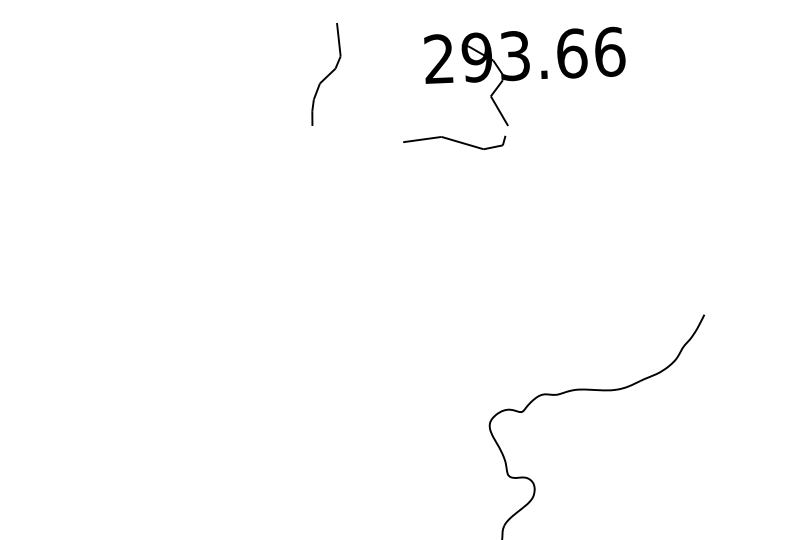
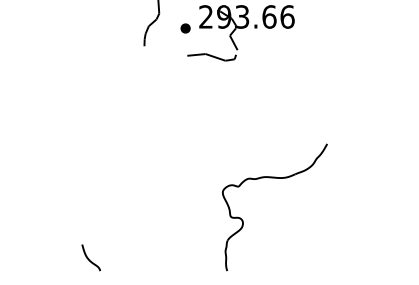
part: (396, 85) -> (185, 28), added

